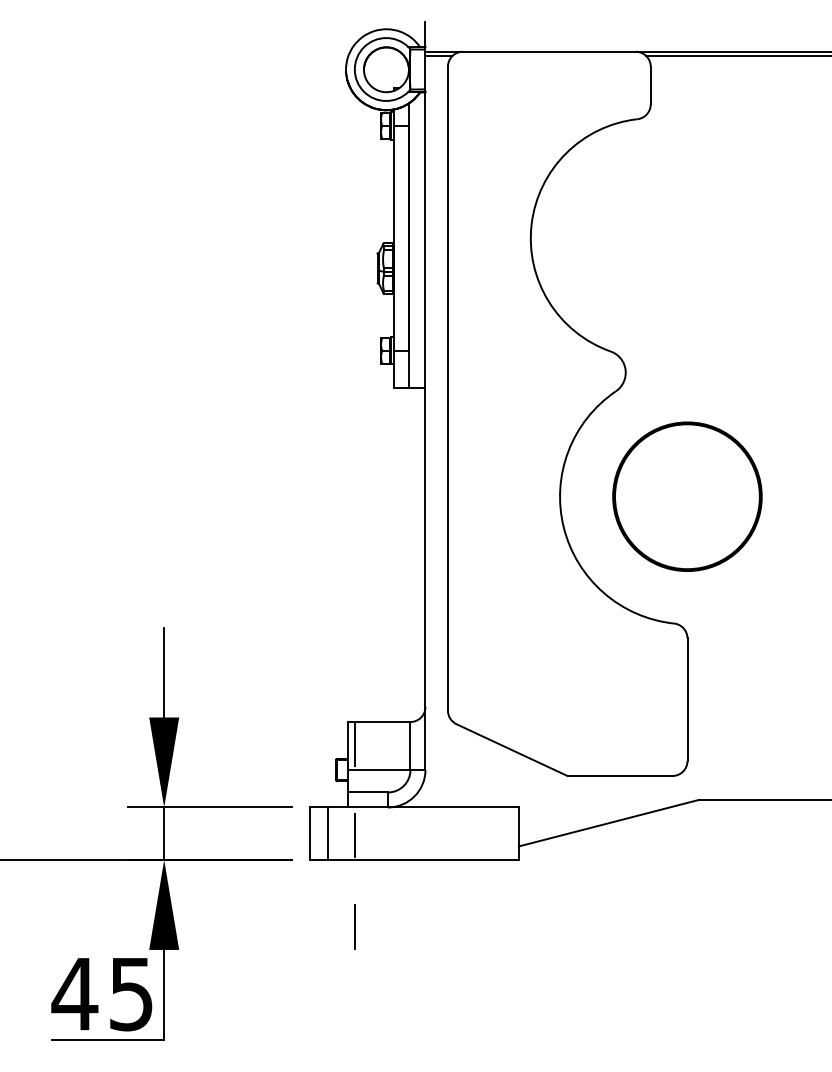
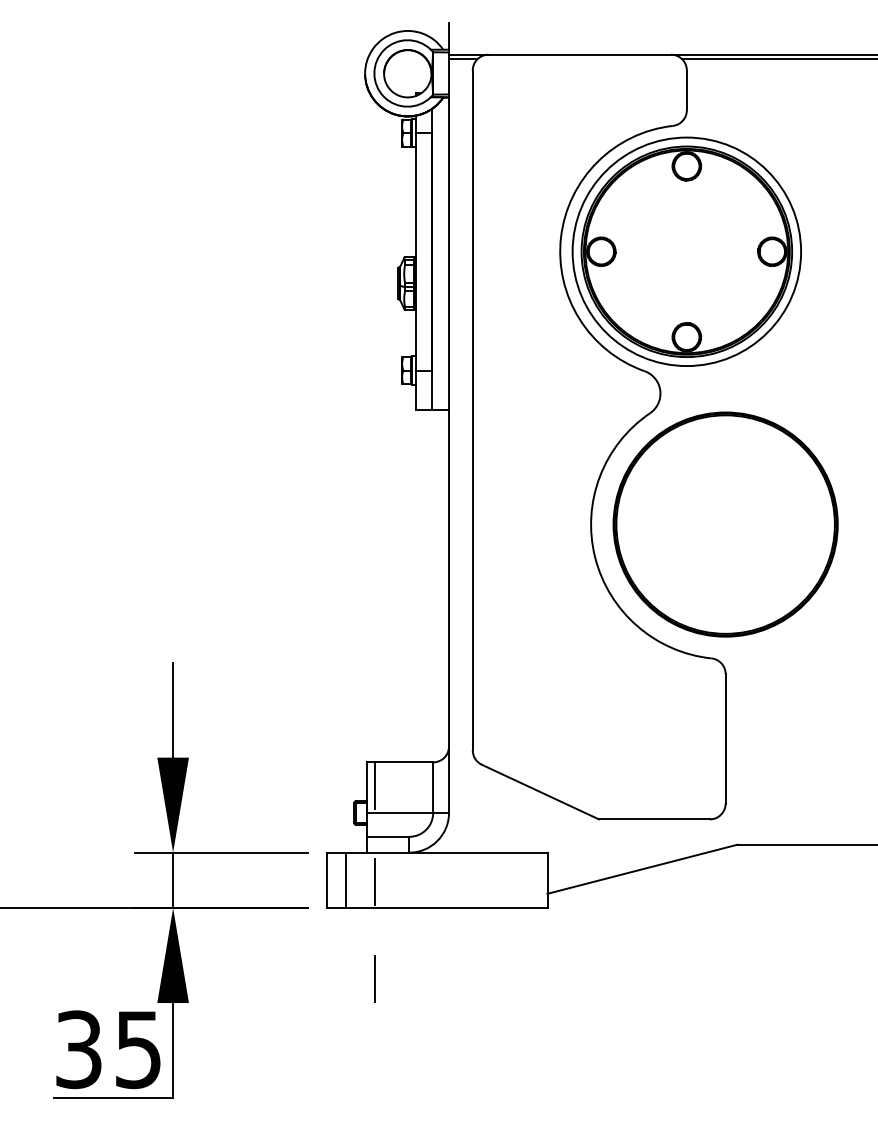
part: (650, 238) -> (686, 251), added
part: (687, 496) -> (725, 524), size x1.43
text: (74, 993) -> (78, 1049), 45 -> 35

